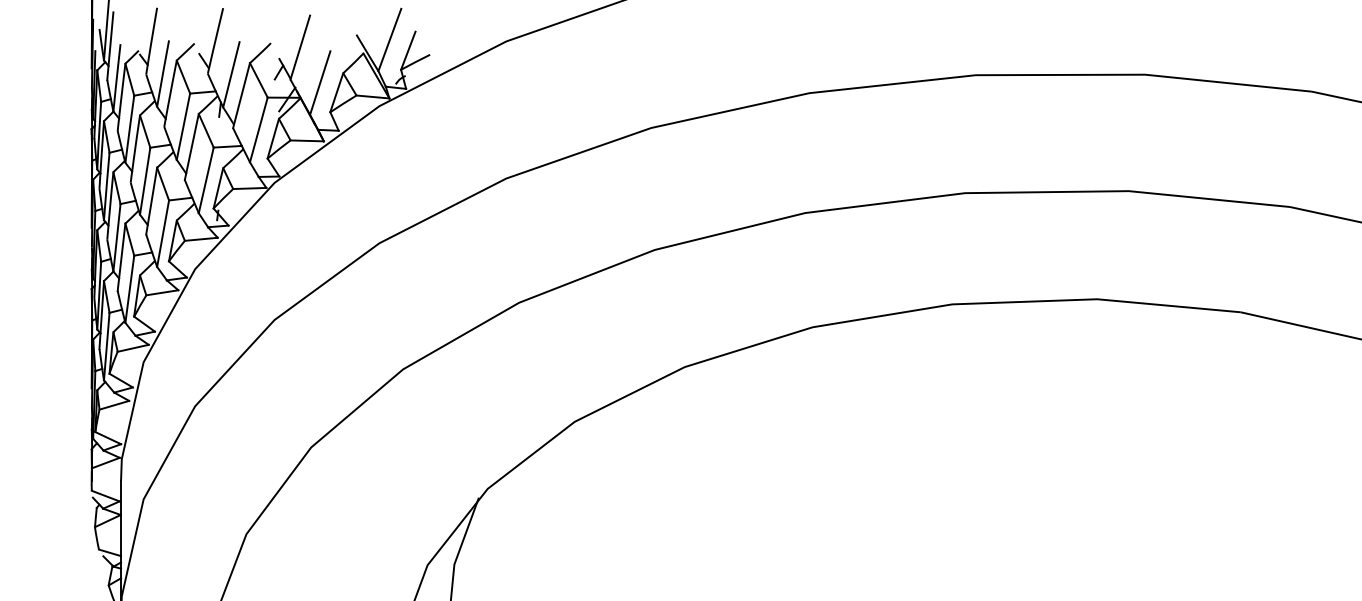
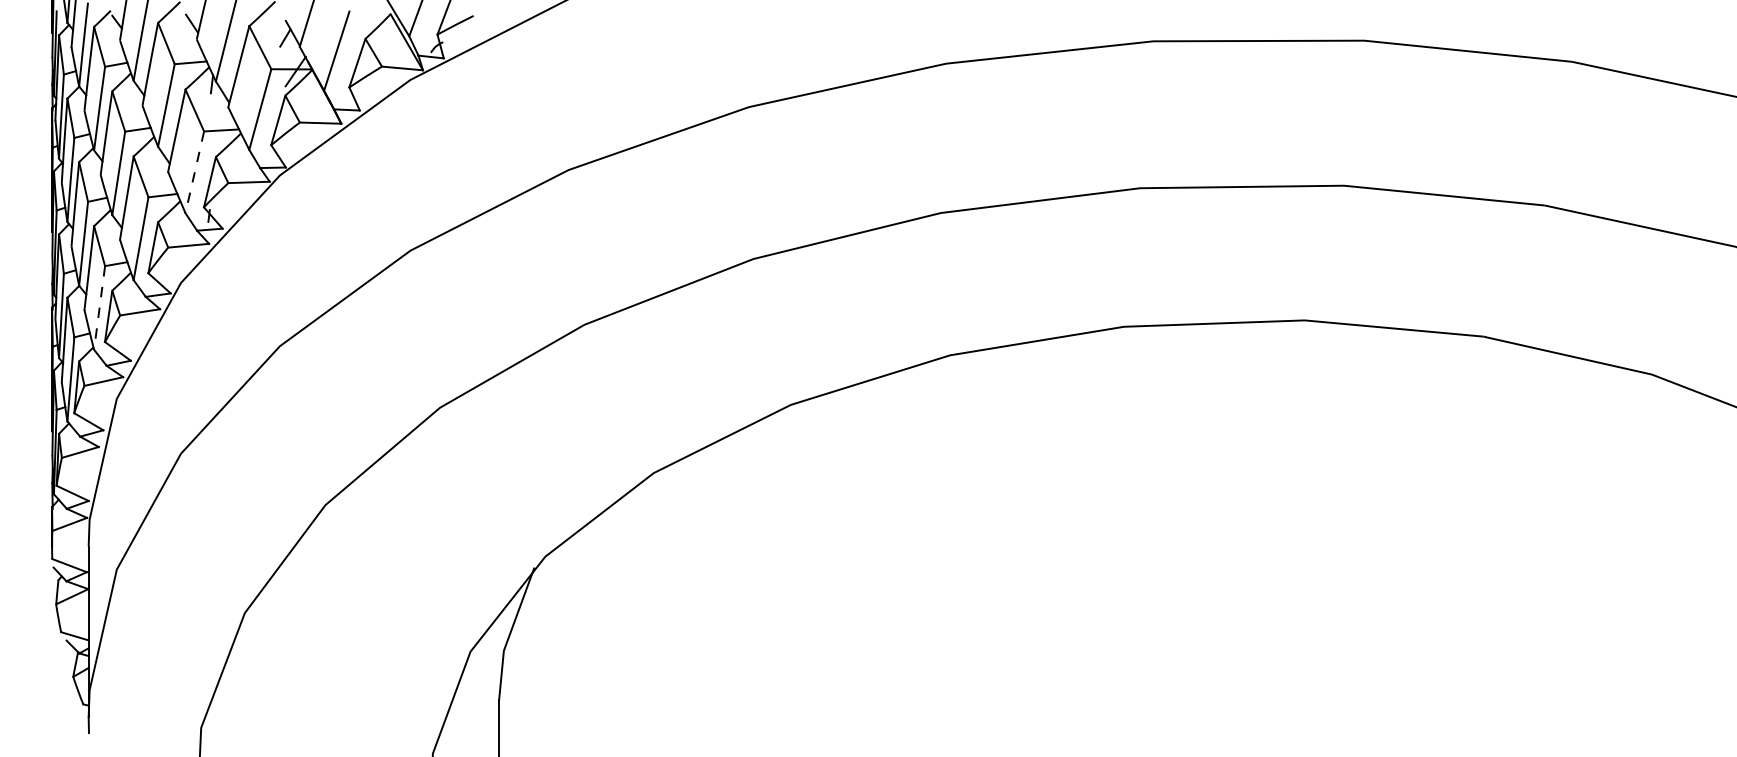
line: (206, 180) -> (194, 172), solid -> dashed
line: (129, 289) -> (99, 308), solid -> dashed

